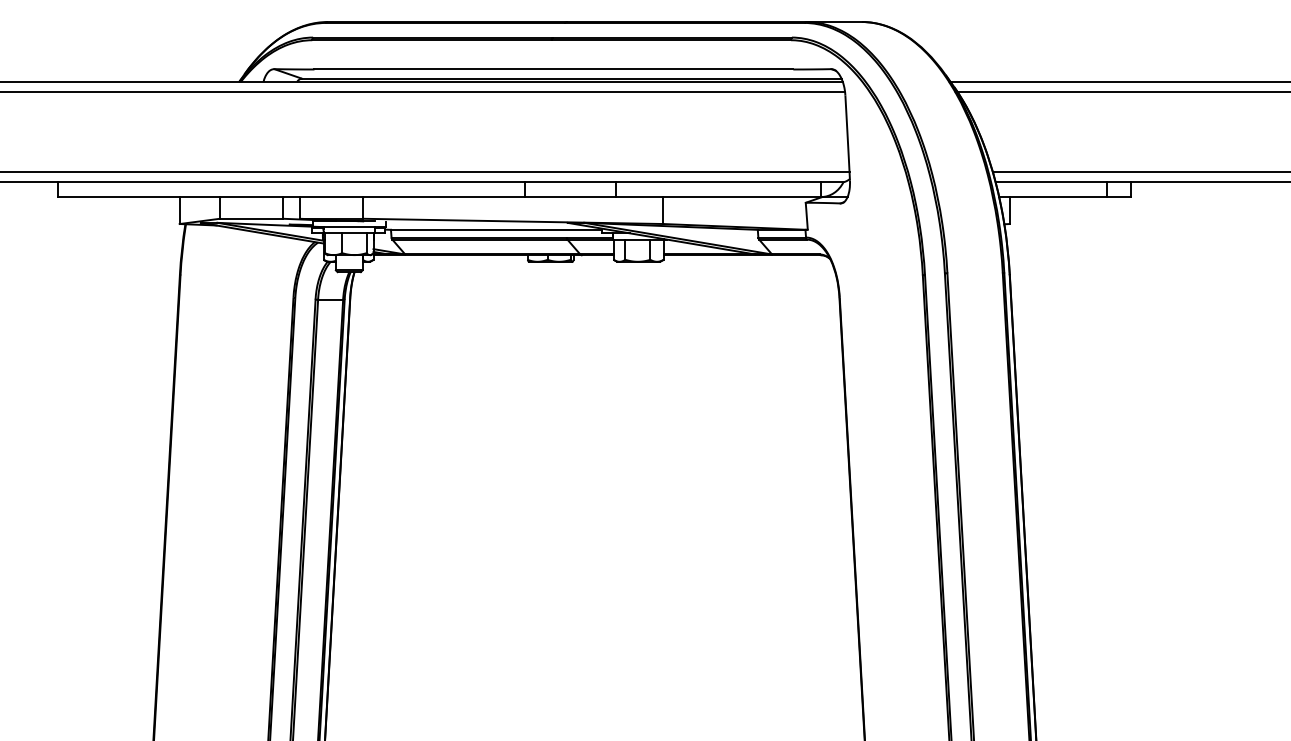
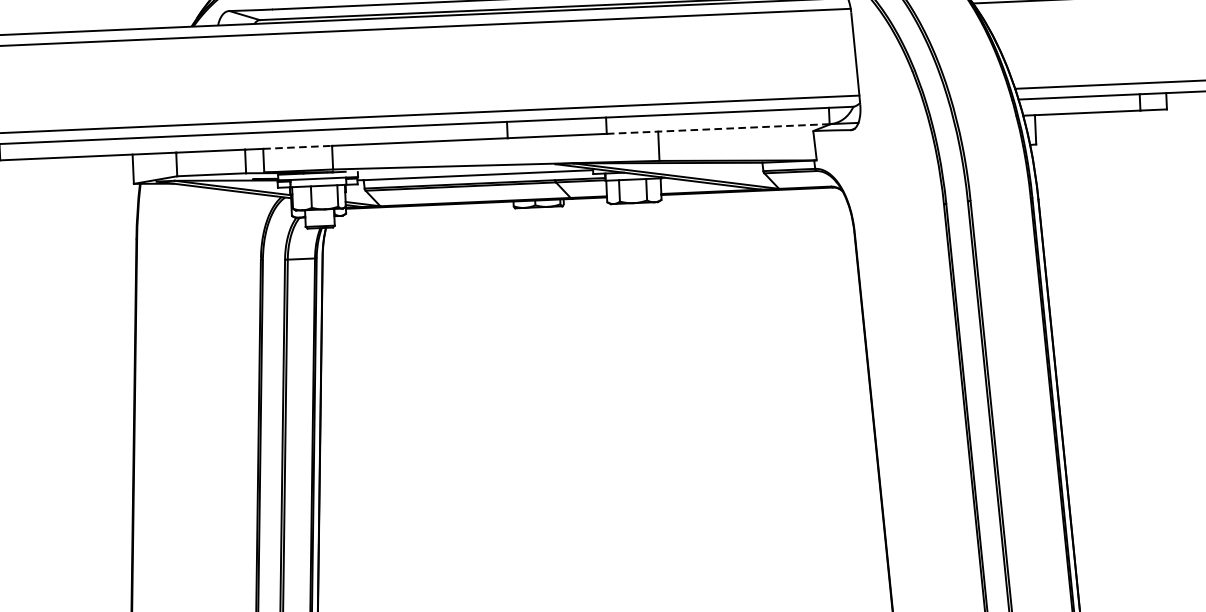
line: (331, 197) -> (297, 147), solid -> dashed
line: (718, 197) -> (718, 129), solid -> dashed

